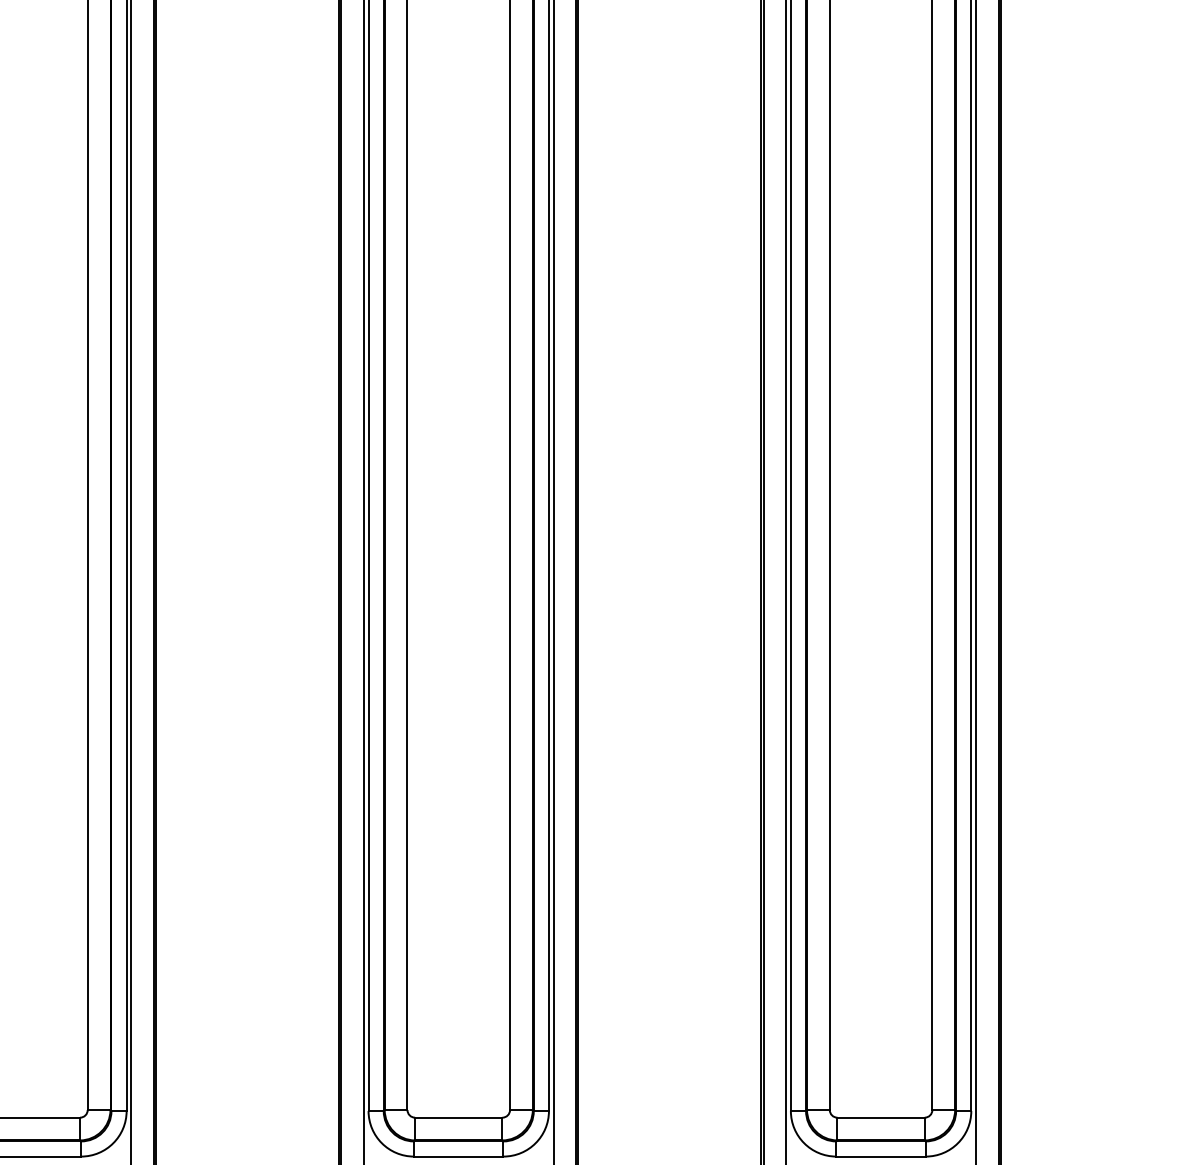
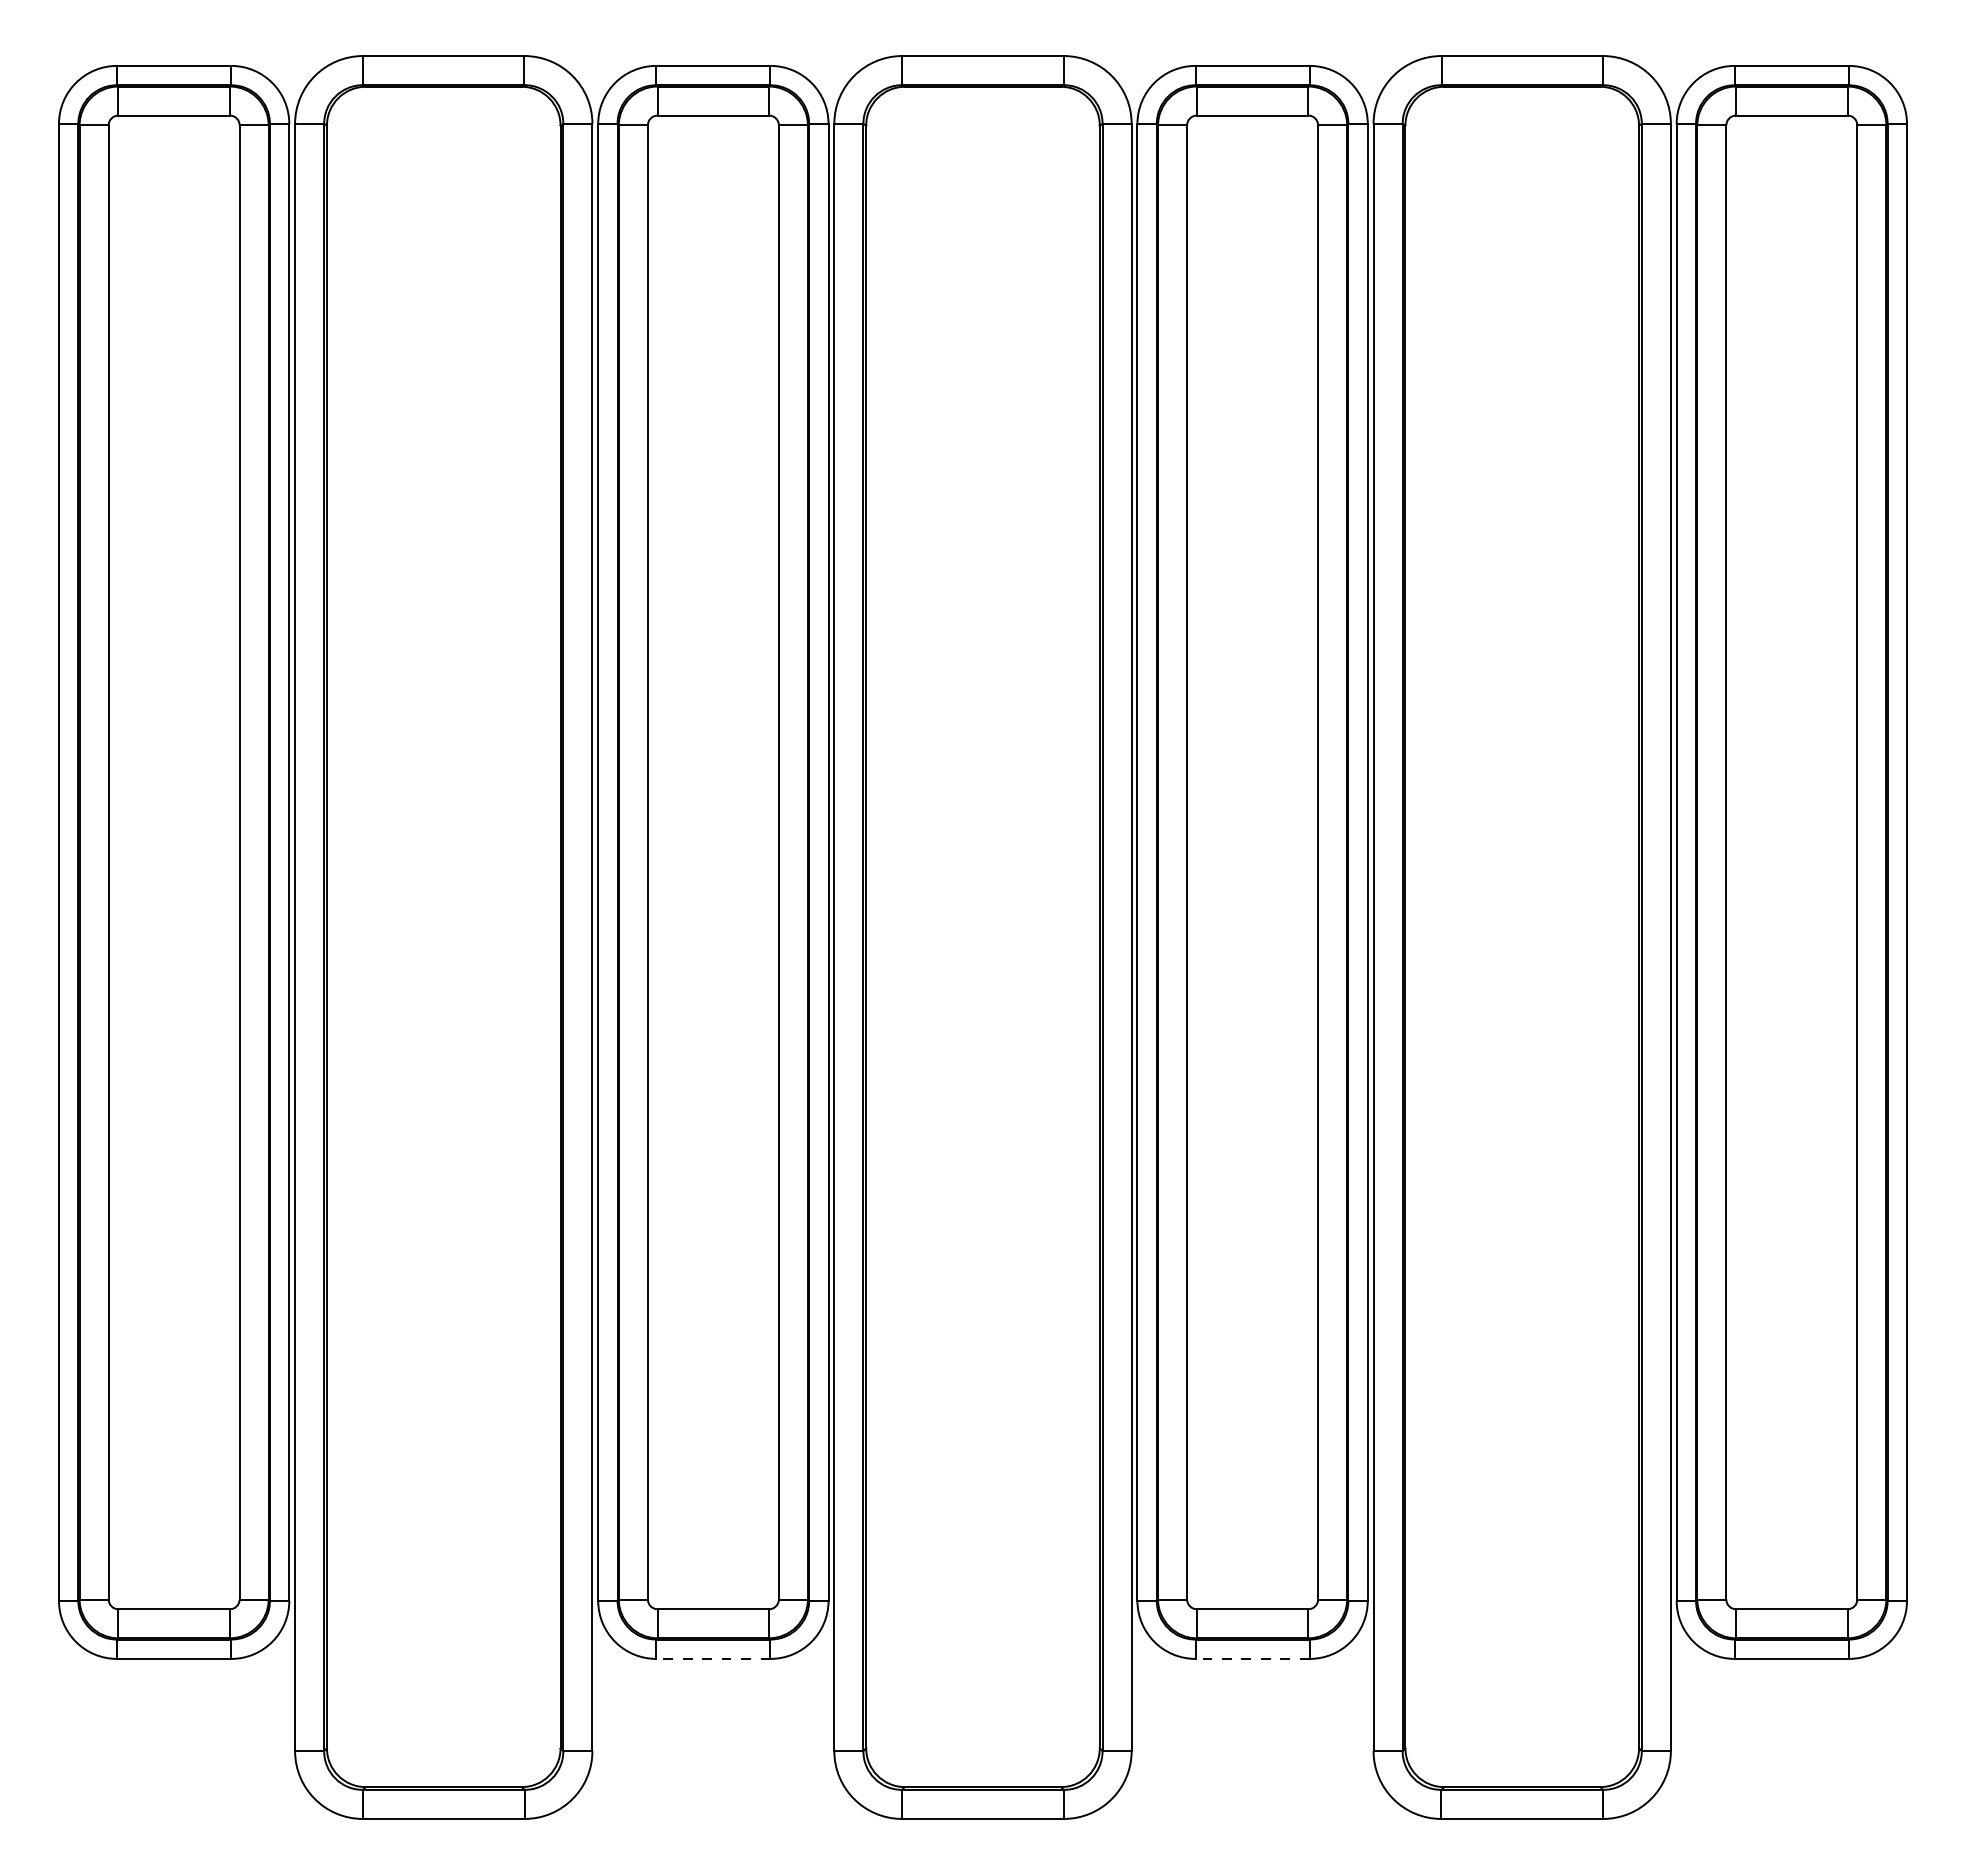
line: (458, 1156) -> (713, 1658), solid -> dashed
line: (881, 1156) -> (1252, 1658), solid -> dashed

